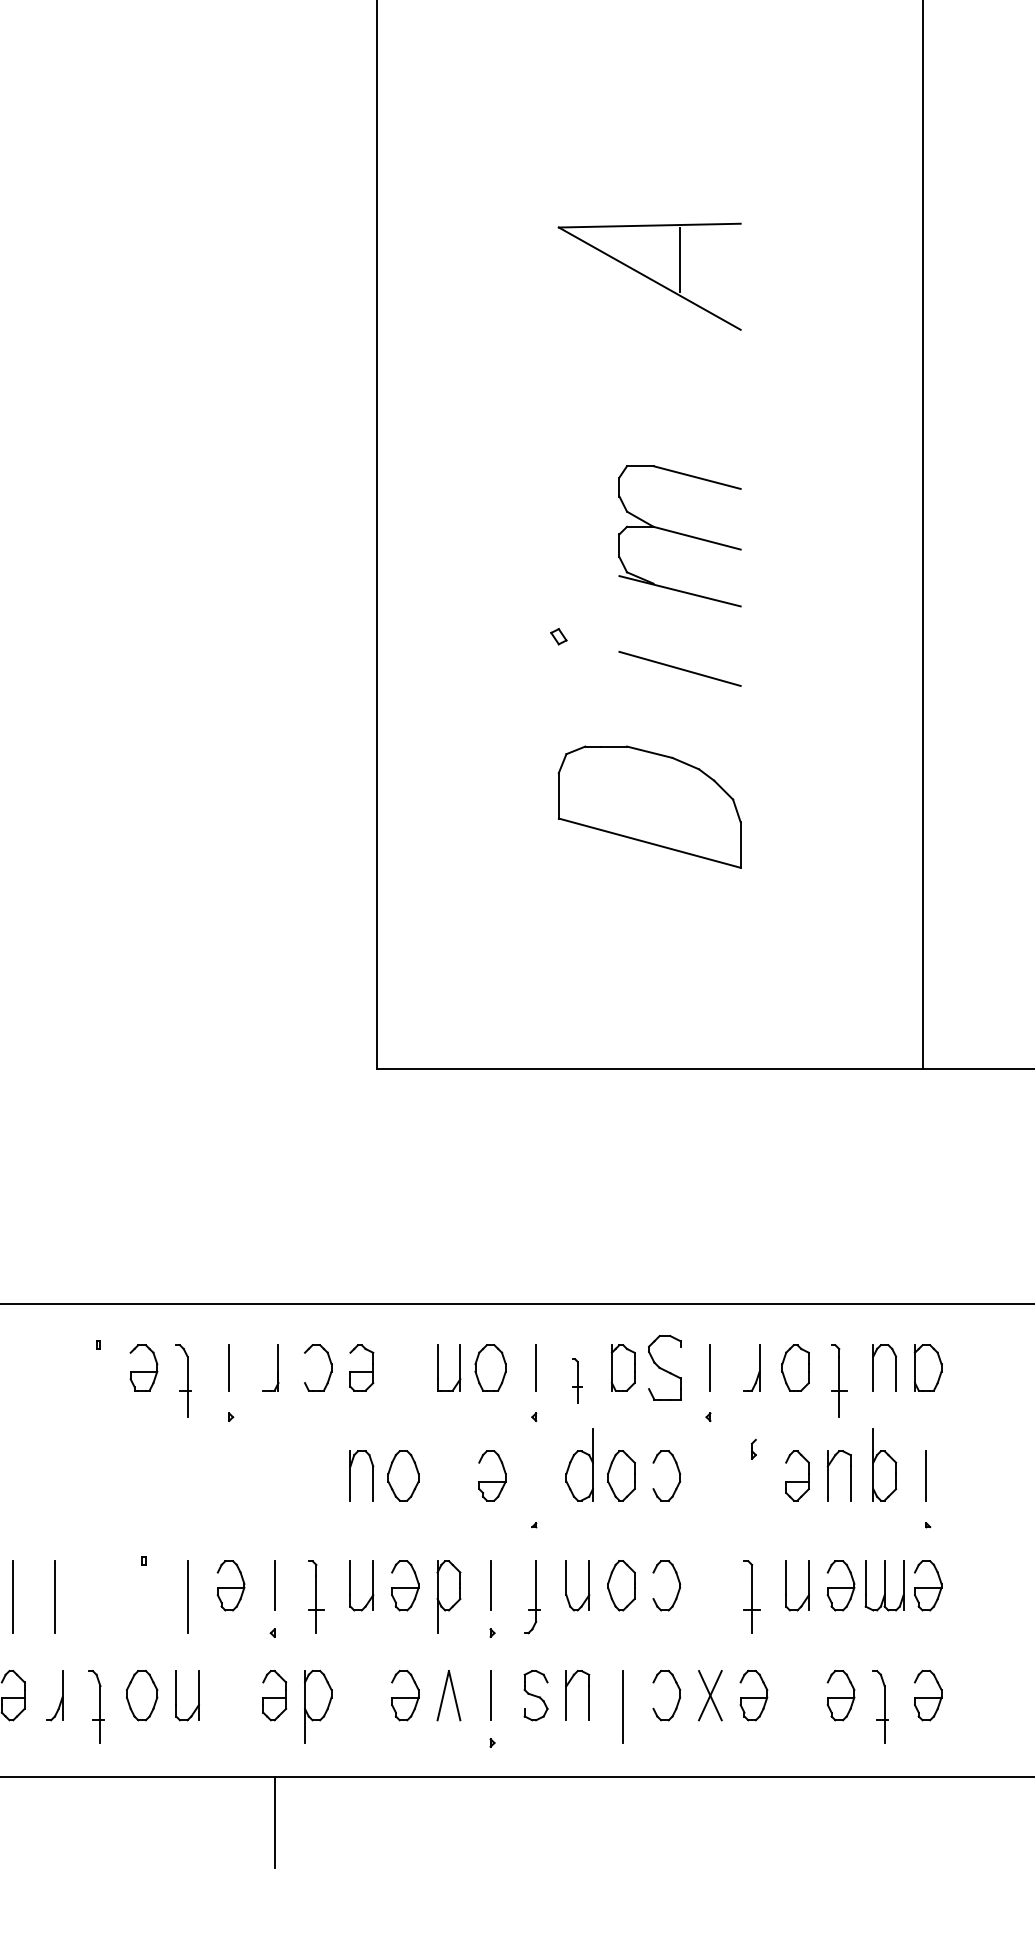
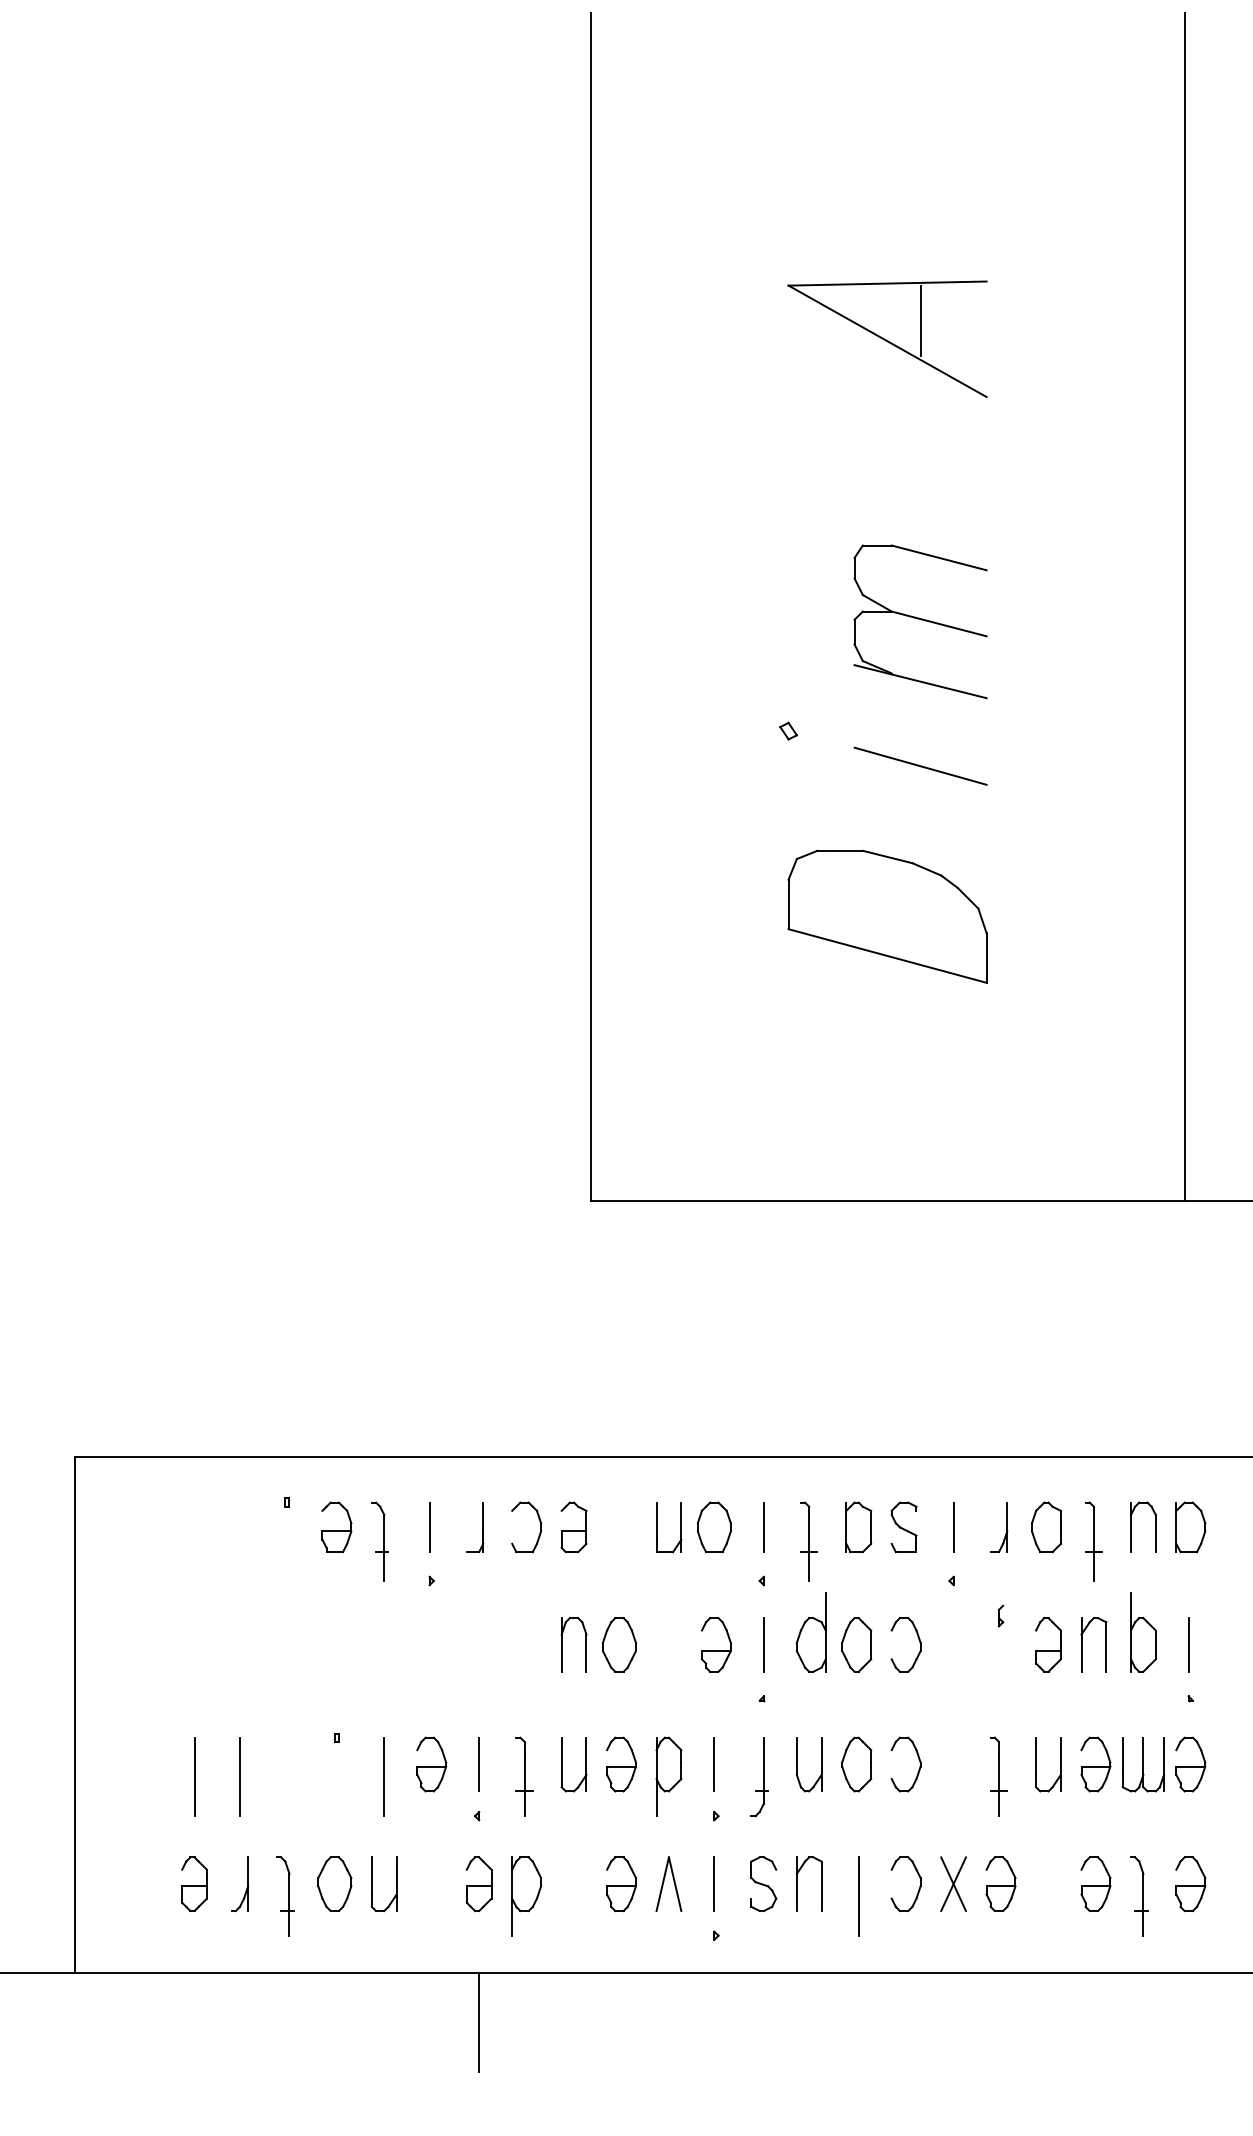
part: (664, 1368) -> (903, 1527), size x0.71
part: (577, 1380) -> (808, 1541), size x1.67
line: (535, 1475) -> (763, 1644), added

